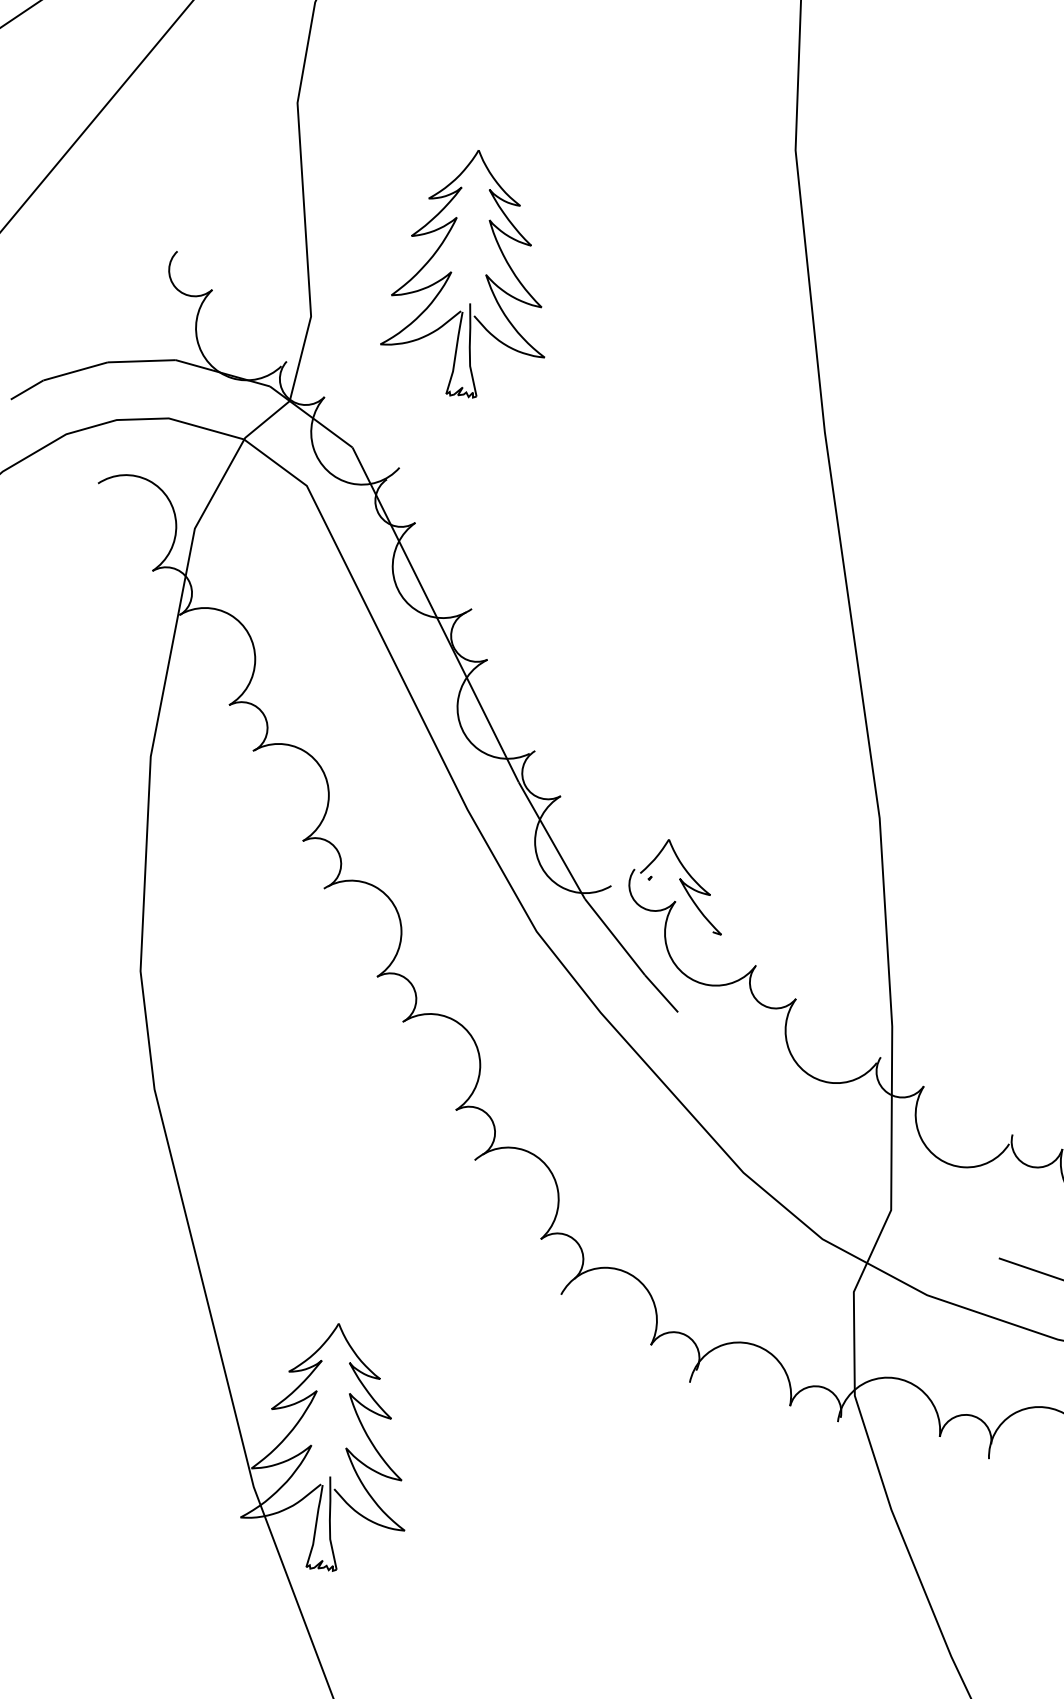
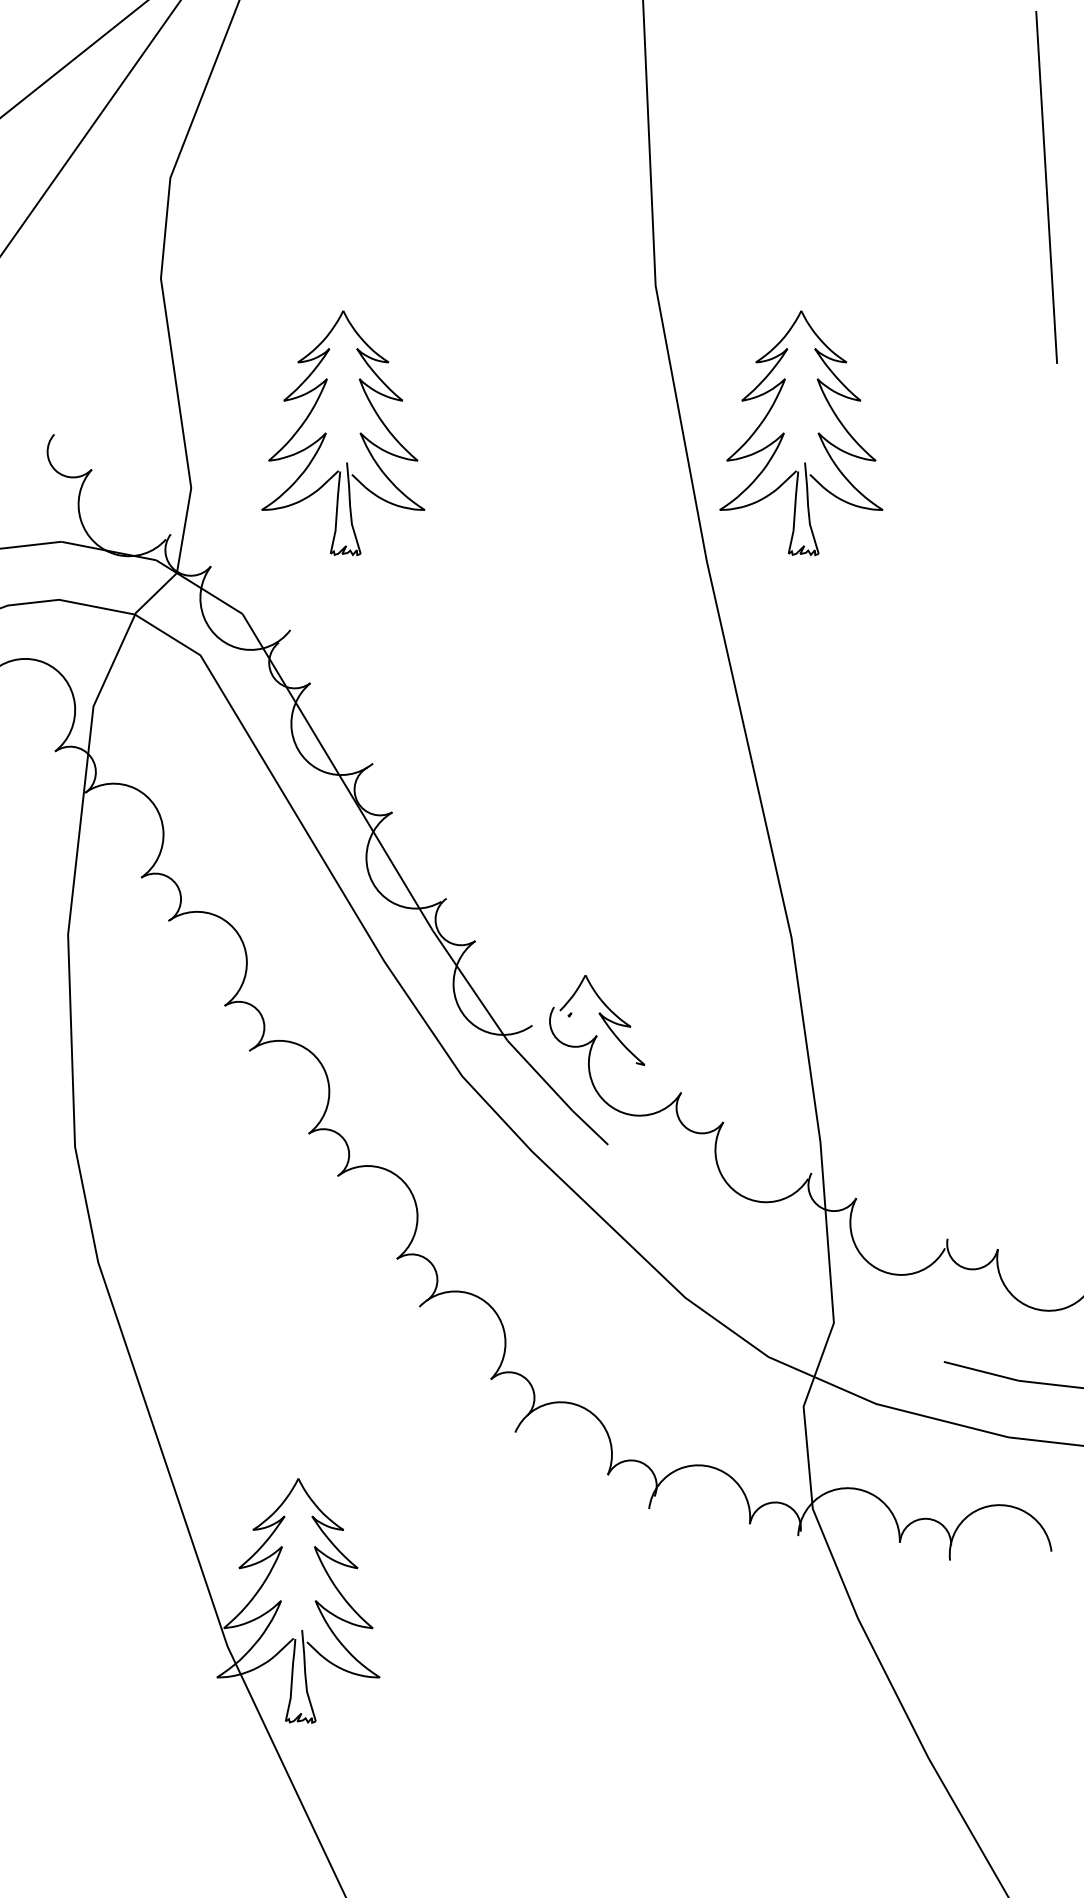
part: (946, 312) -> (817, 433), added

